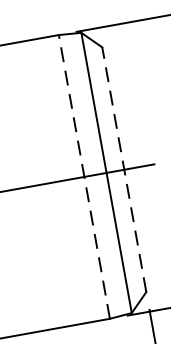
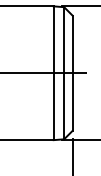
line: (124, 170) -> (72, 73), dashed -> solid
line: (84, 177) -> (53, 73), dashed -> solid

